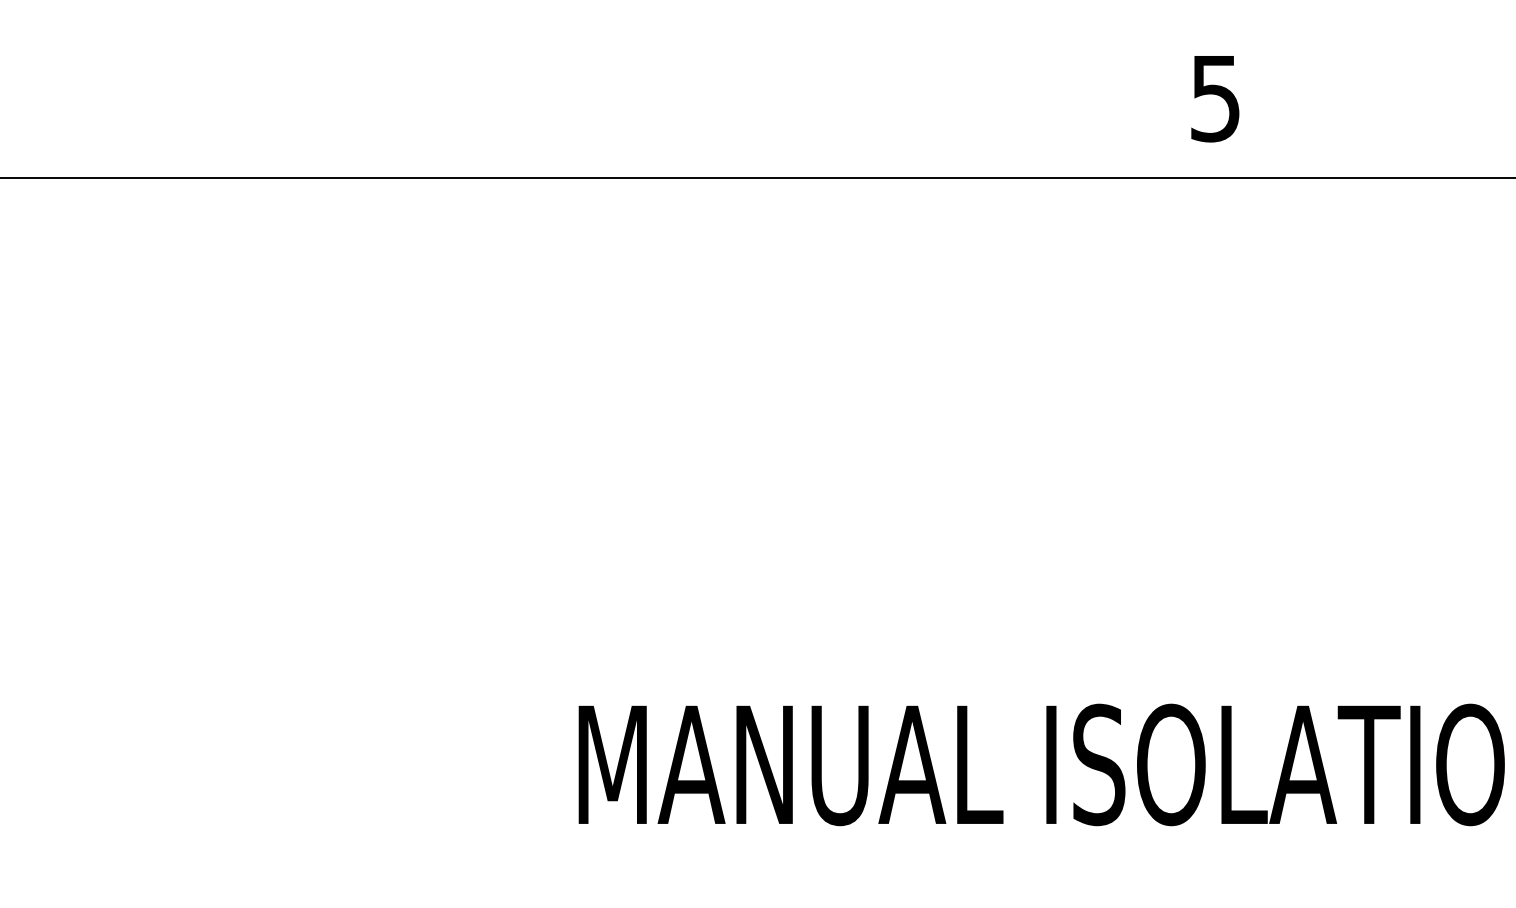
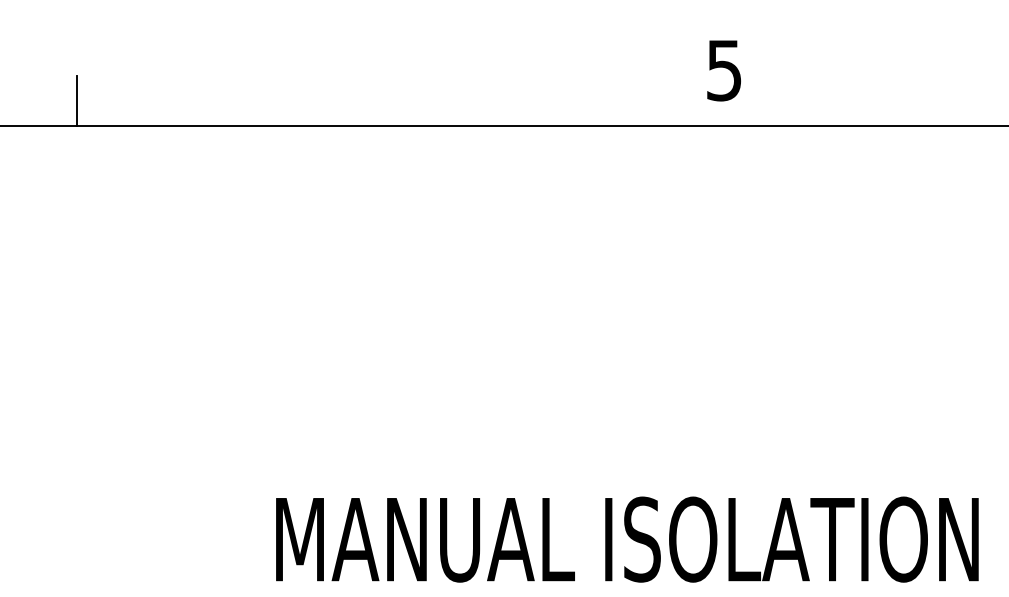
line: (295, 141) -> (76, 100), added

